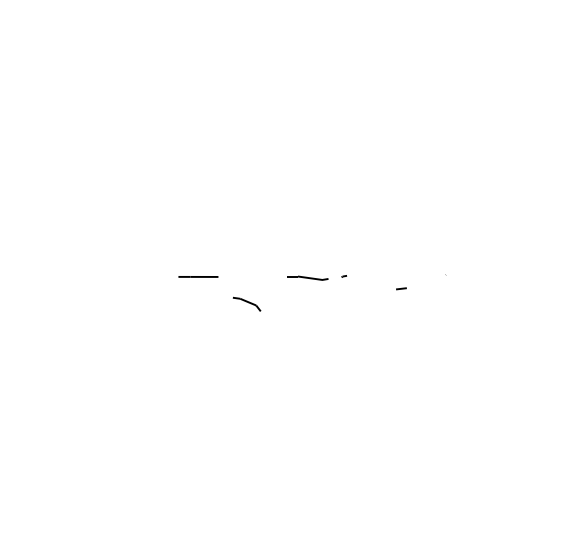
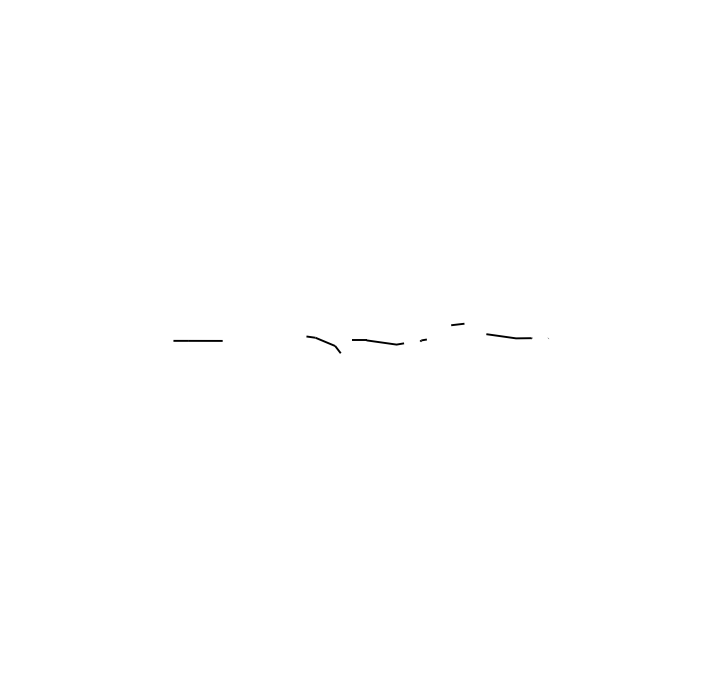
part: (414, 273) -> (509, 336), added
line: (197, 276) -> (197, 340), moved
line: (401, 288) -> (457, 324), moved
part: (246, 304) -> (323, 344), moved

